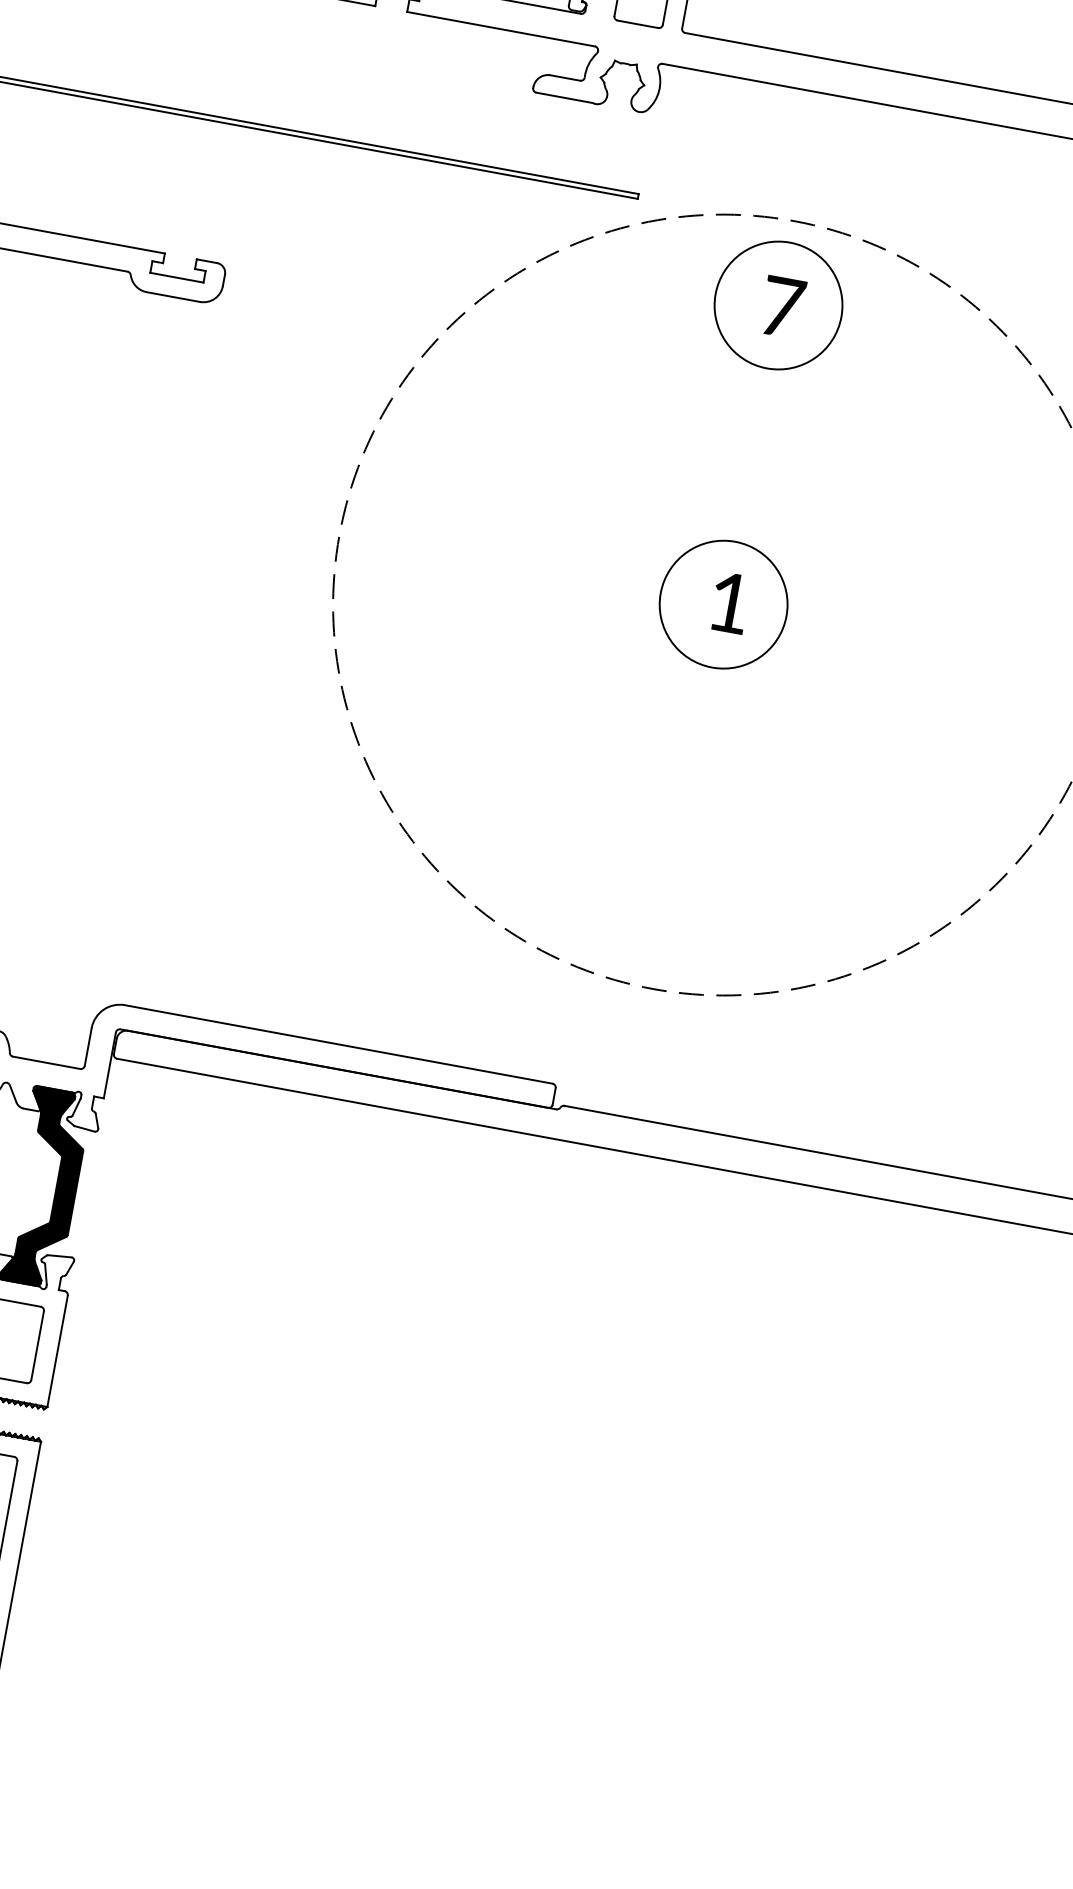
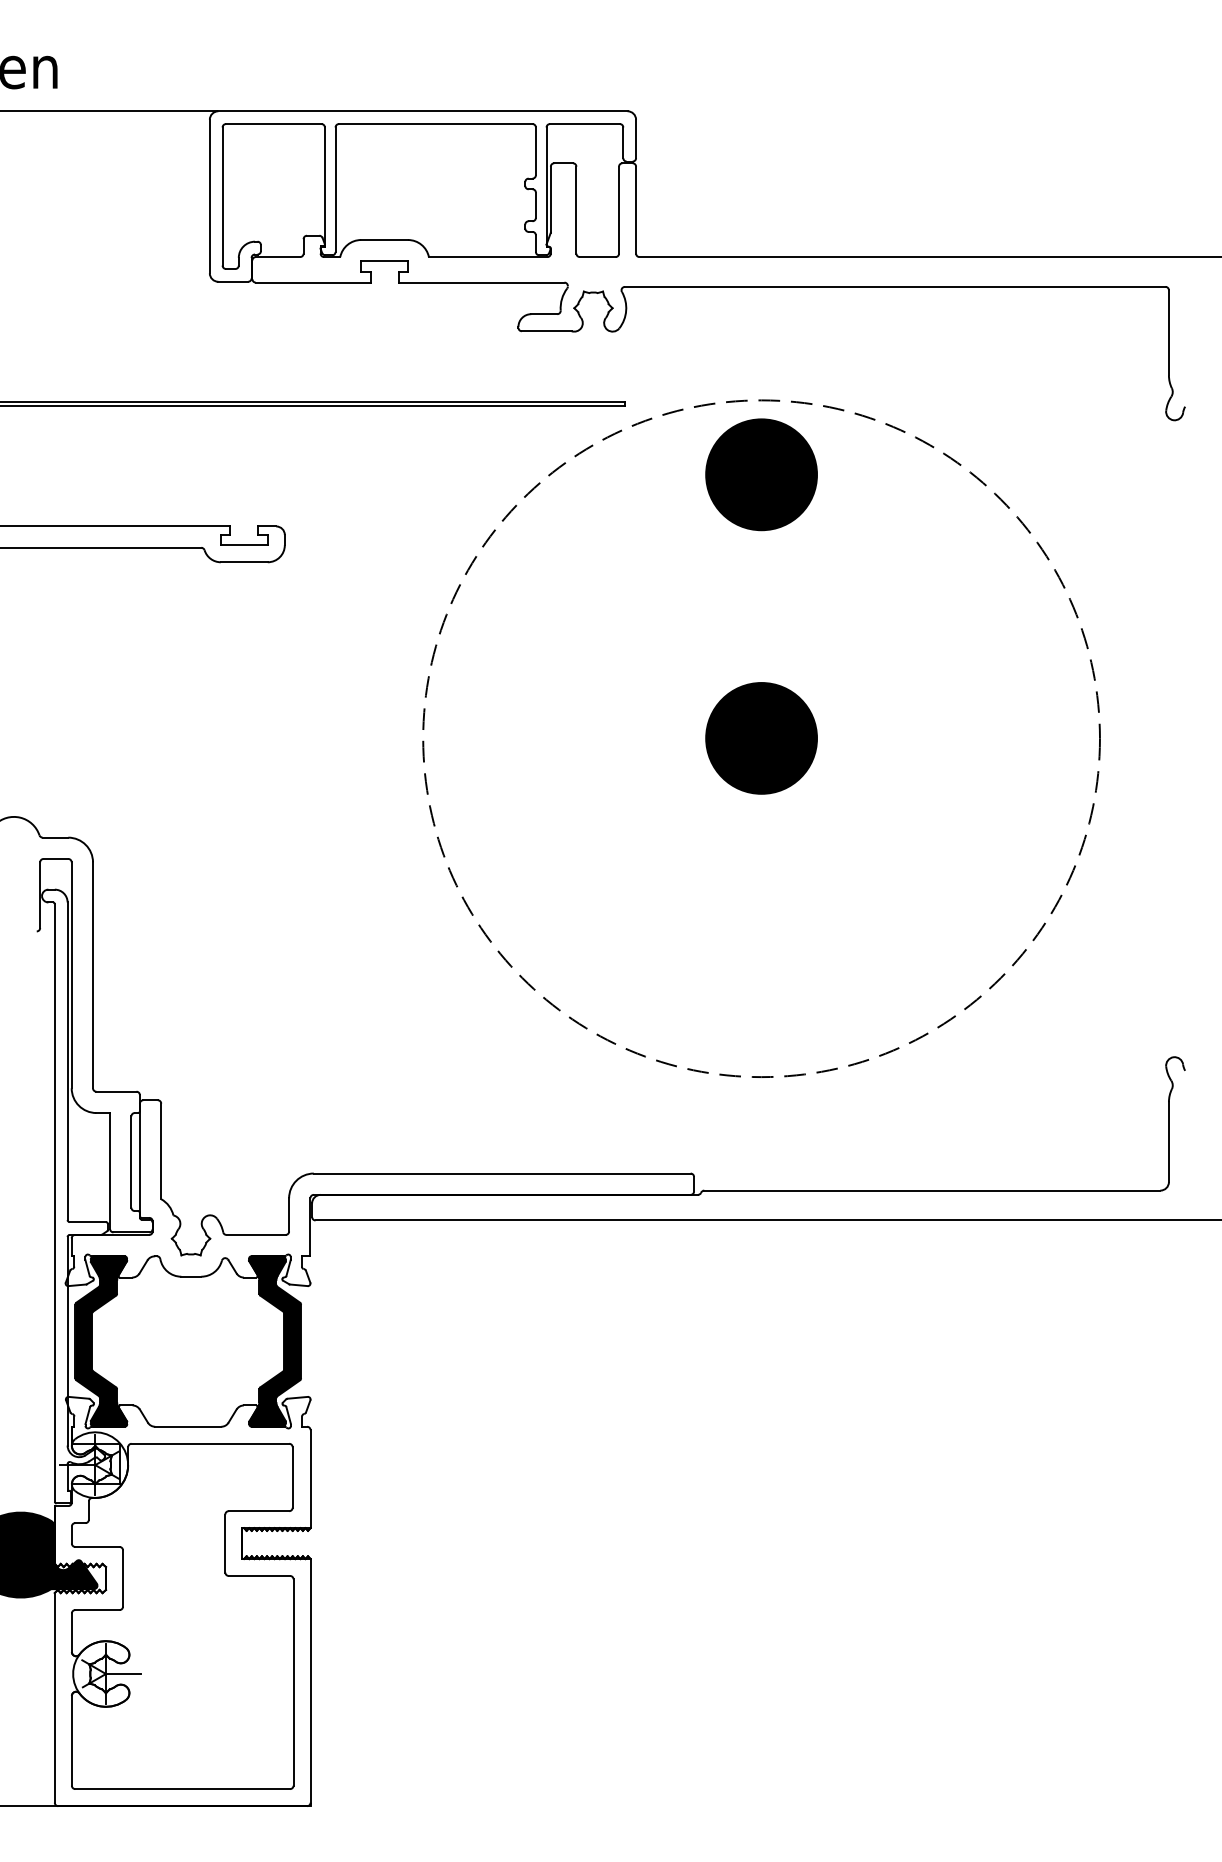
fill: (778, 305) -> (761, 474), added
fill: (723, 604) -> (761, 738), added

